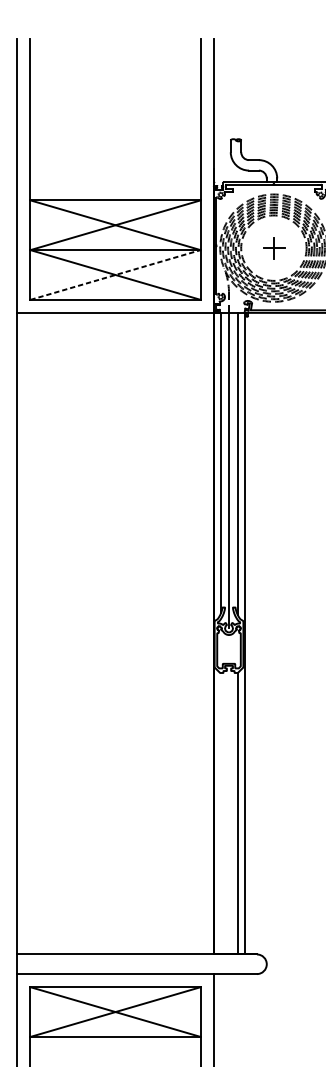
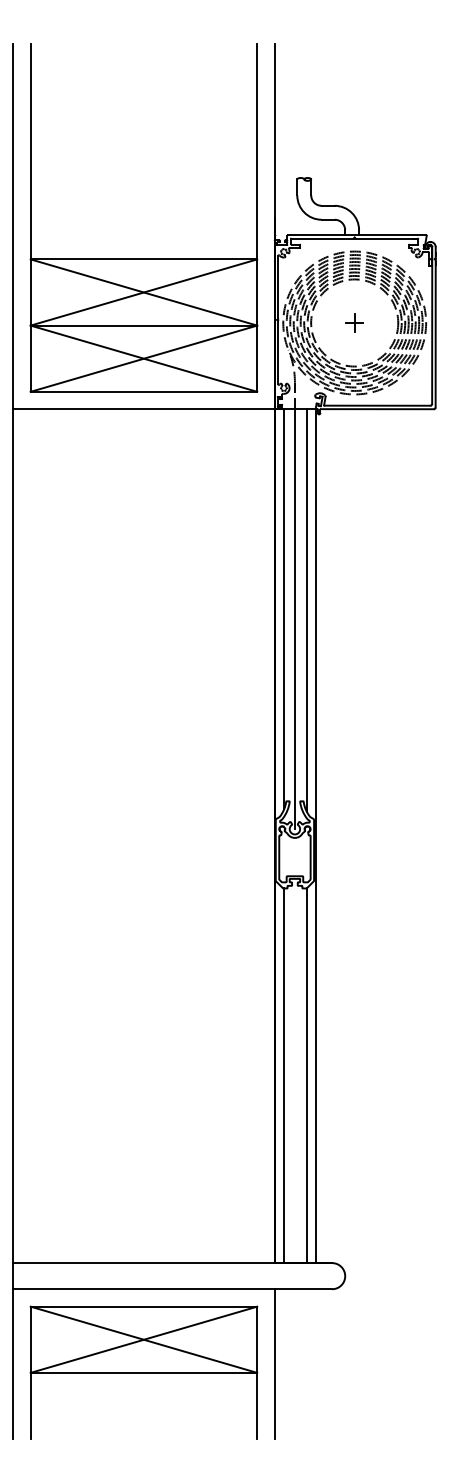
part: (273, 247) -> (354, 322), size x0.62
line: (115, 274) -> (144, 358), dashed -> solid
line: (221, 813) -> (284, 1075), added

